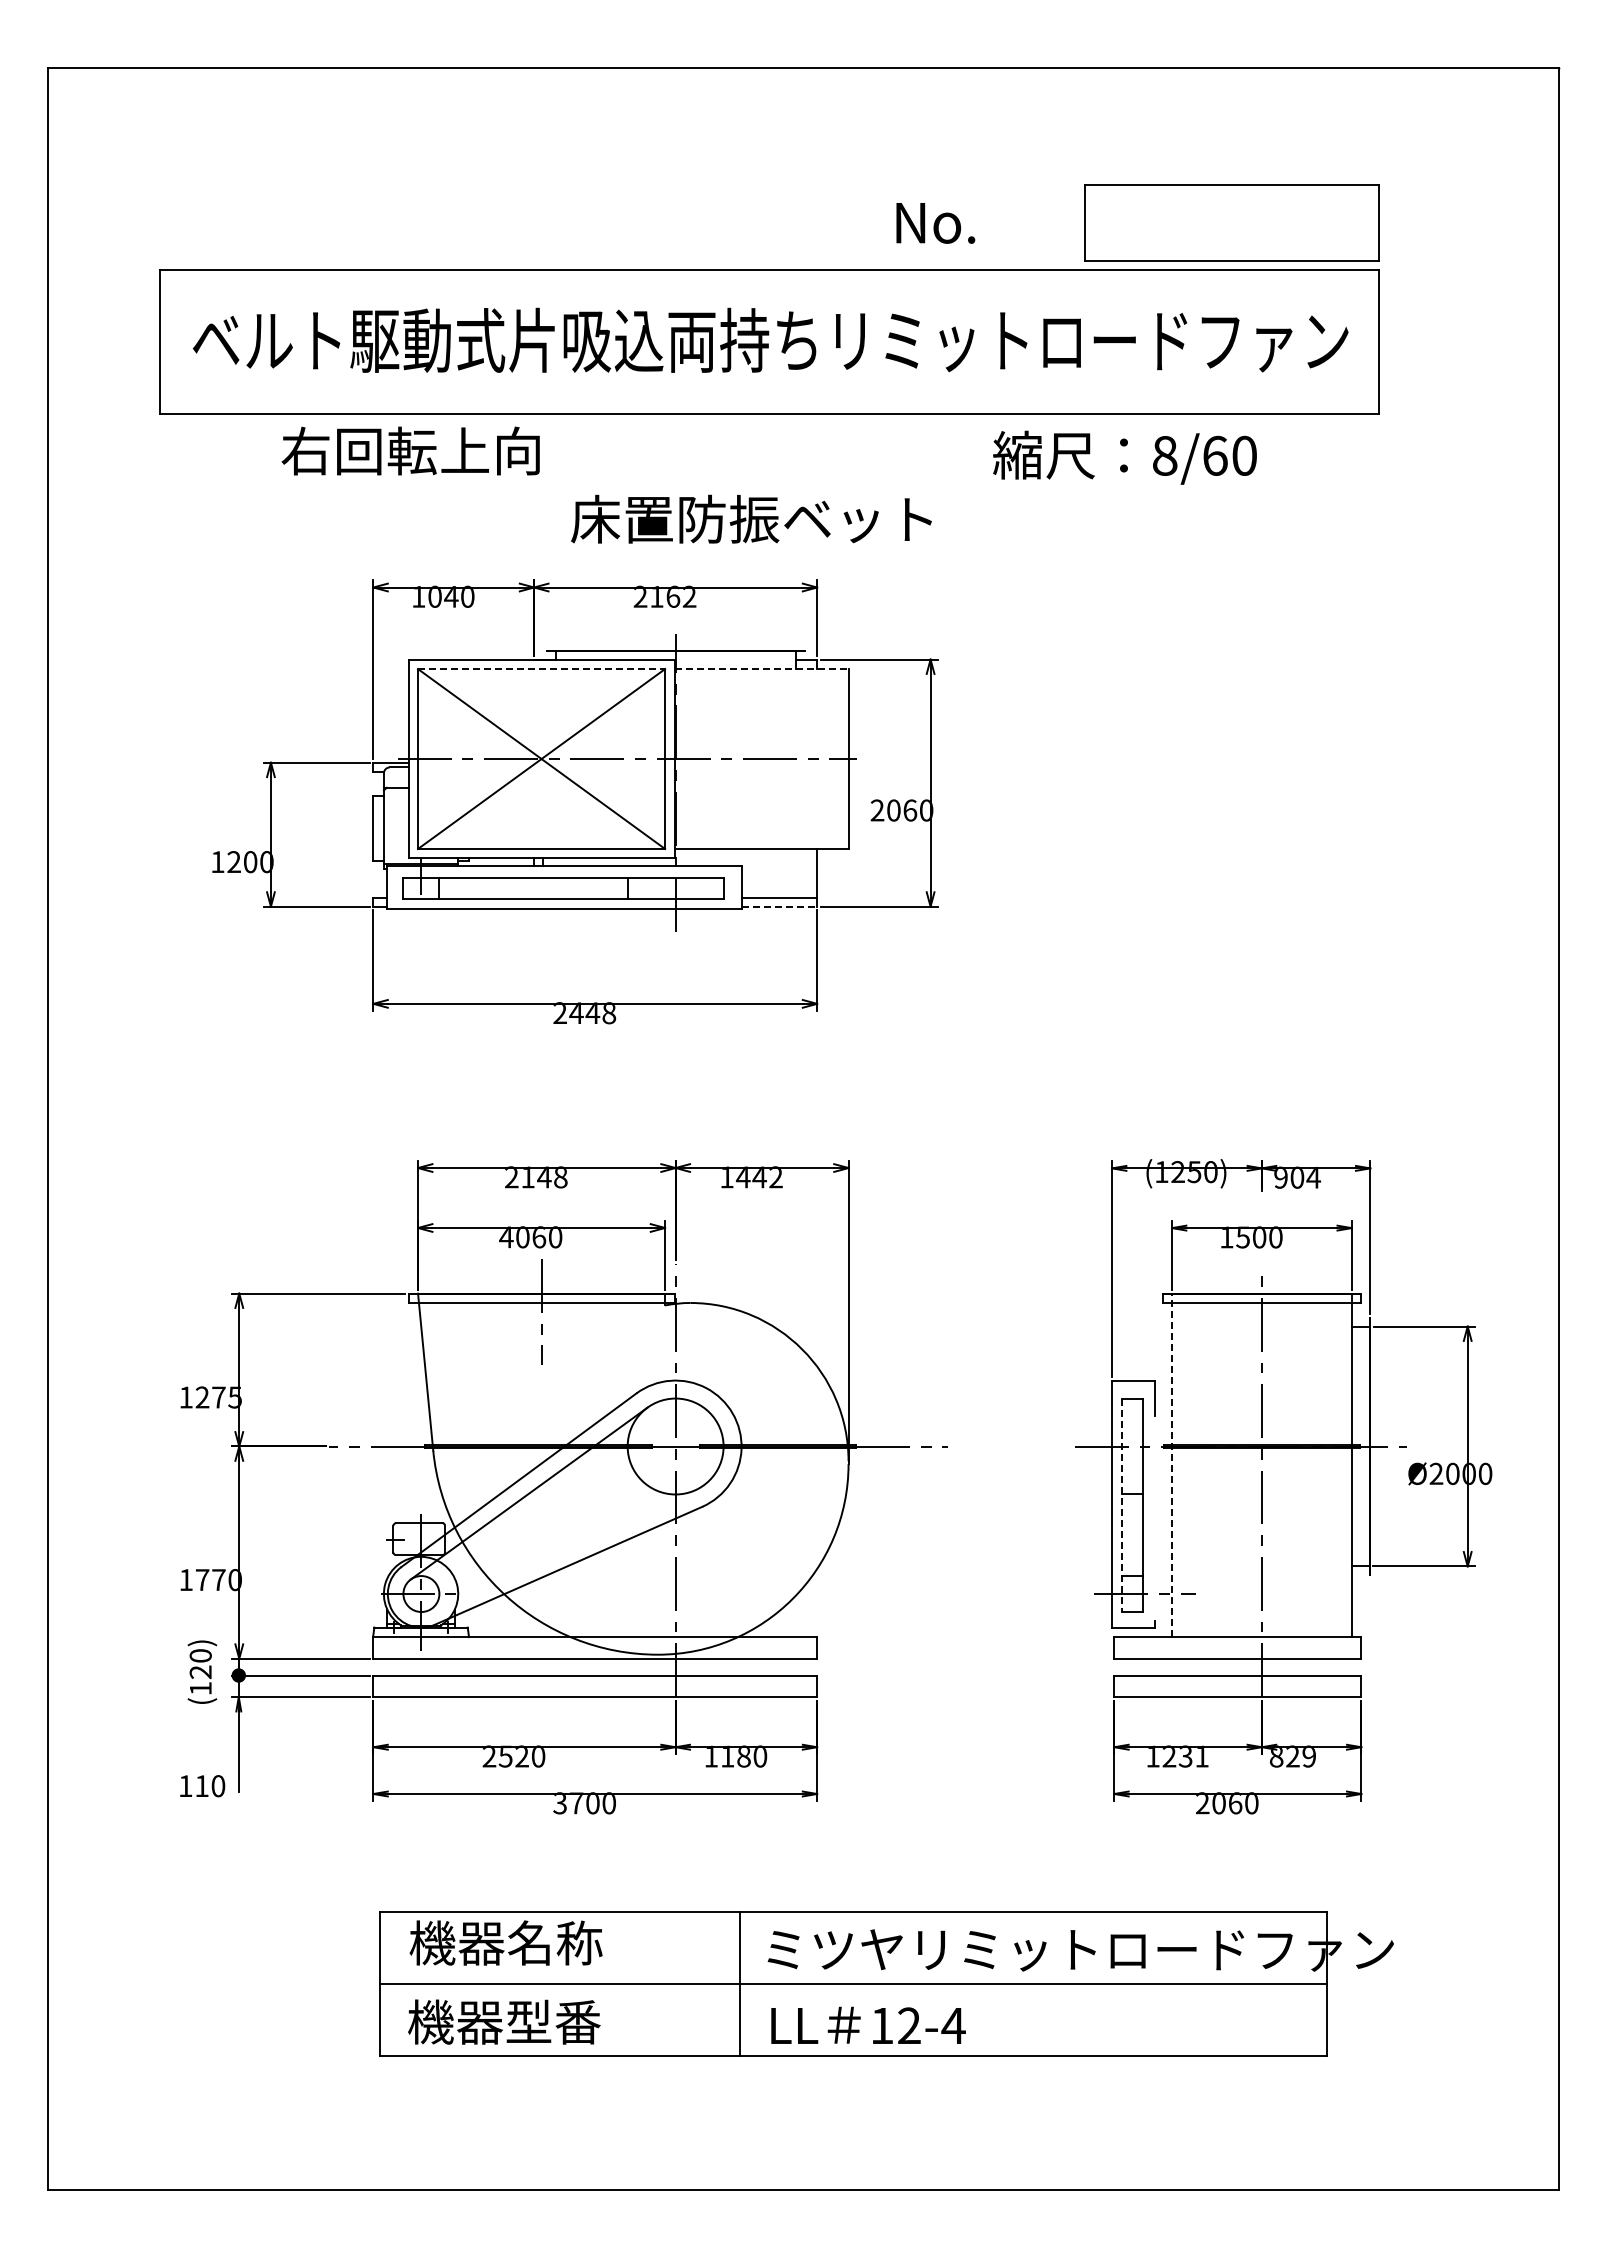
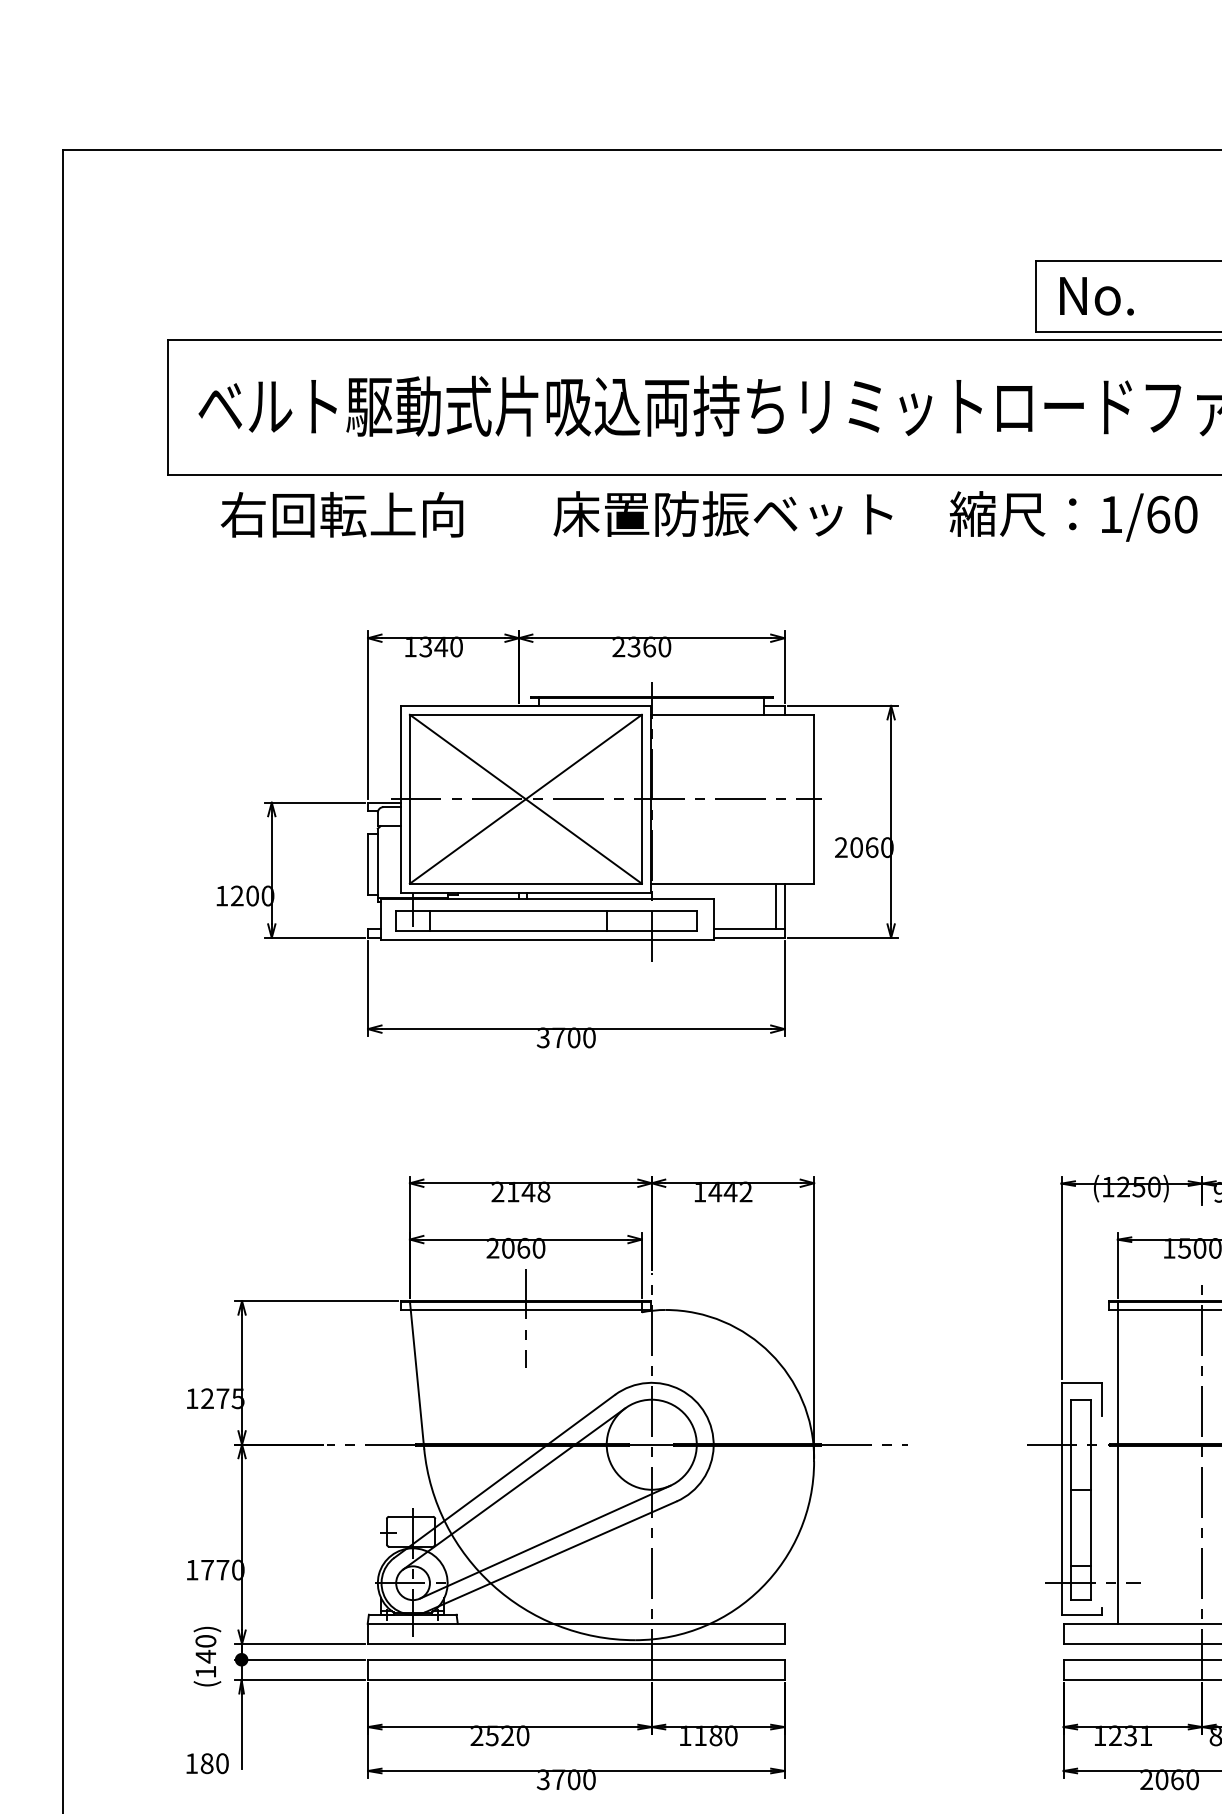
text: (935, 223) -> (1096, 296), moved
text: (410, 450) -> (341, 514), moved
text: (1165, 455) -> (1111, 514), 8/60 -> 1/60
text: (751, 518) -> (722, 513), moved
text: (434, 596) -> (425, 646), 1040 -> 1340
text: (673, 596) -> (649, 646), 2162 -> 2360
line: (541, 669) -> (525, 715), dashed -> solid
line: (761, 669) -> (732, 715), dashed -> solid
line: (808, 872) -> (776, 905), added
line: (779, 906) -> (749, 937), dashed -> solid
text: (584, 1013) -> (566, 1038), 2448 -> 3700
text: (506, 1237) -> (492, 1248), 4060 -> 2060
line: (1172, 1465) -> (1118, 1462), dashed -> solid
line: (1121, 1505) -> (1070, 1500), dashed -> solid
line: (561, 1550) -> (544, 1542), added
text: (200, 1672) -> (205, 1656), (120) -> (140)
text: (201, 1786) -> (206, 1763), 110 -> 180

